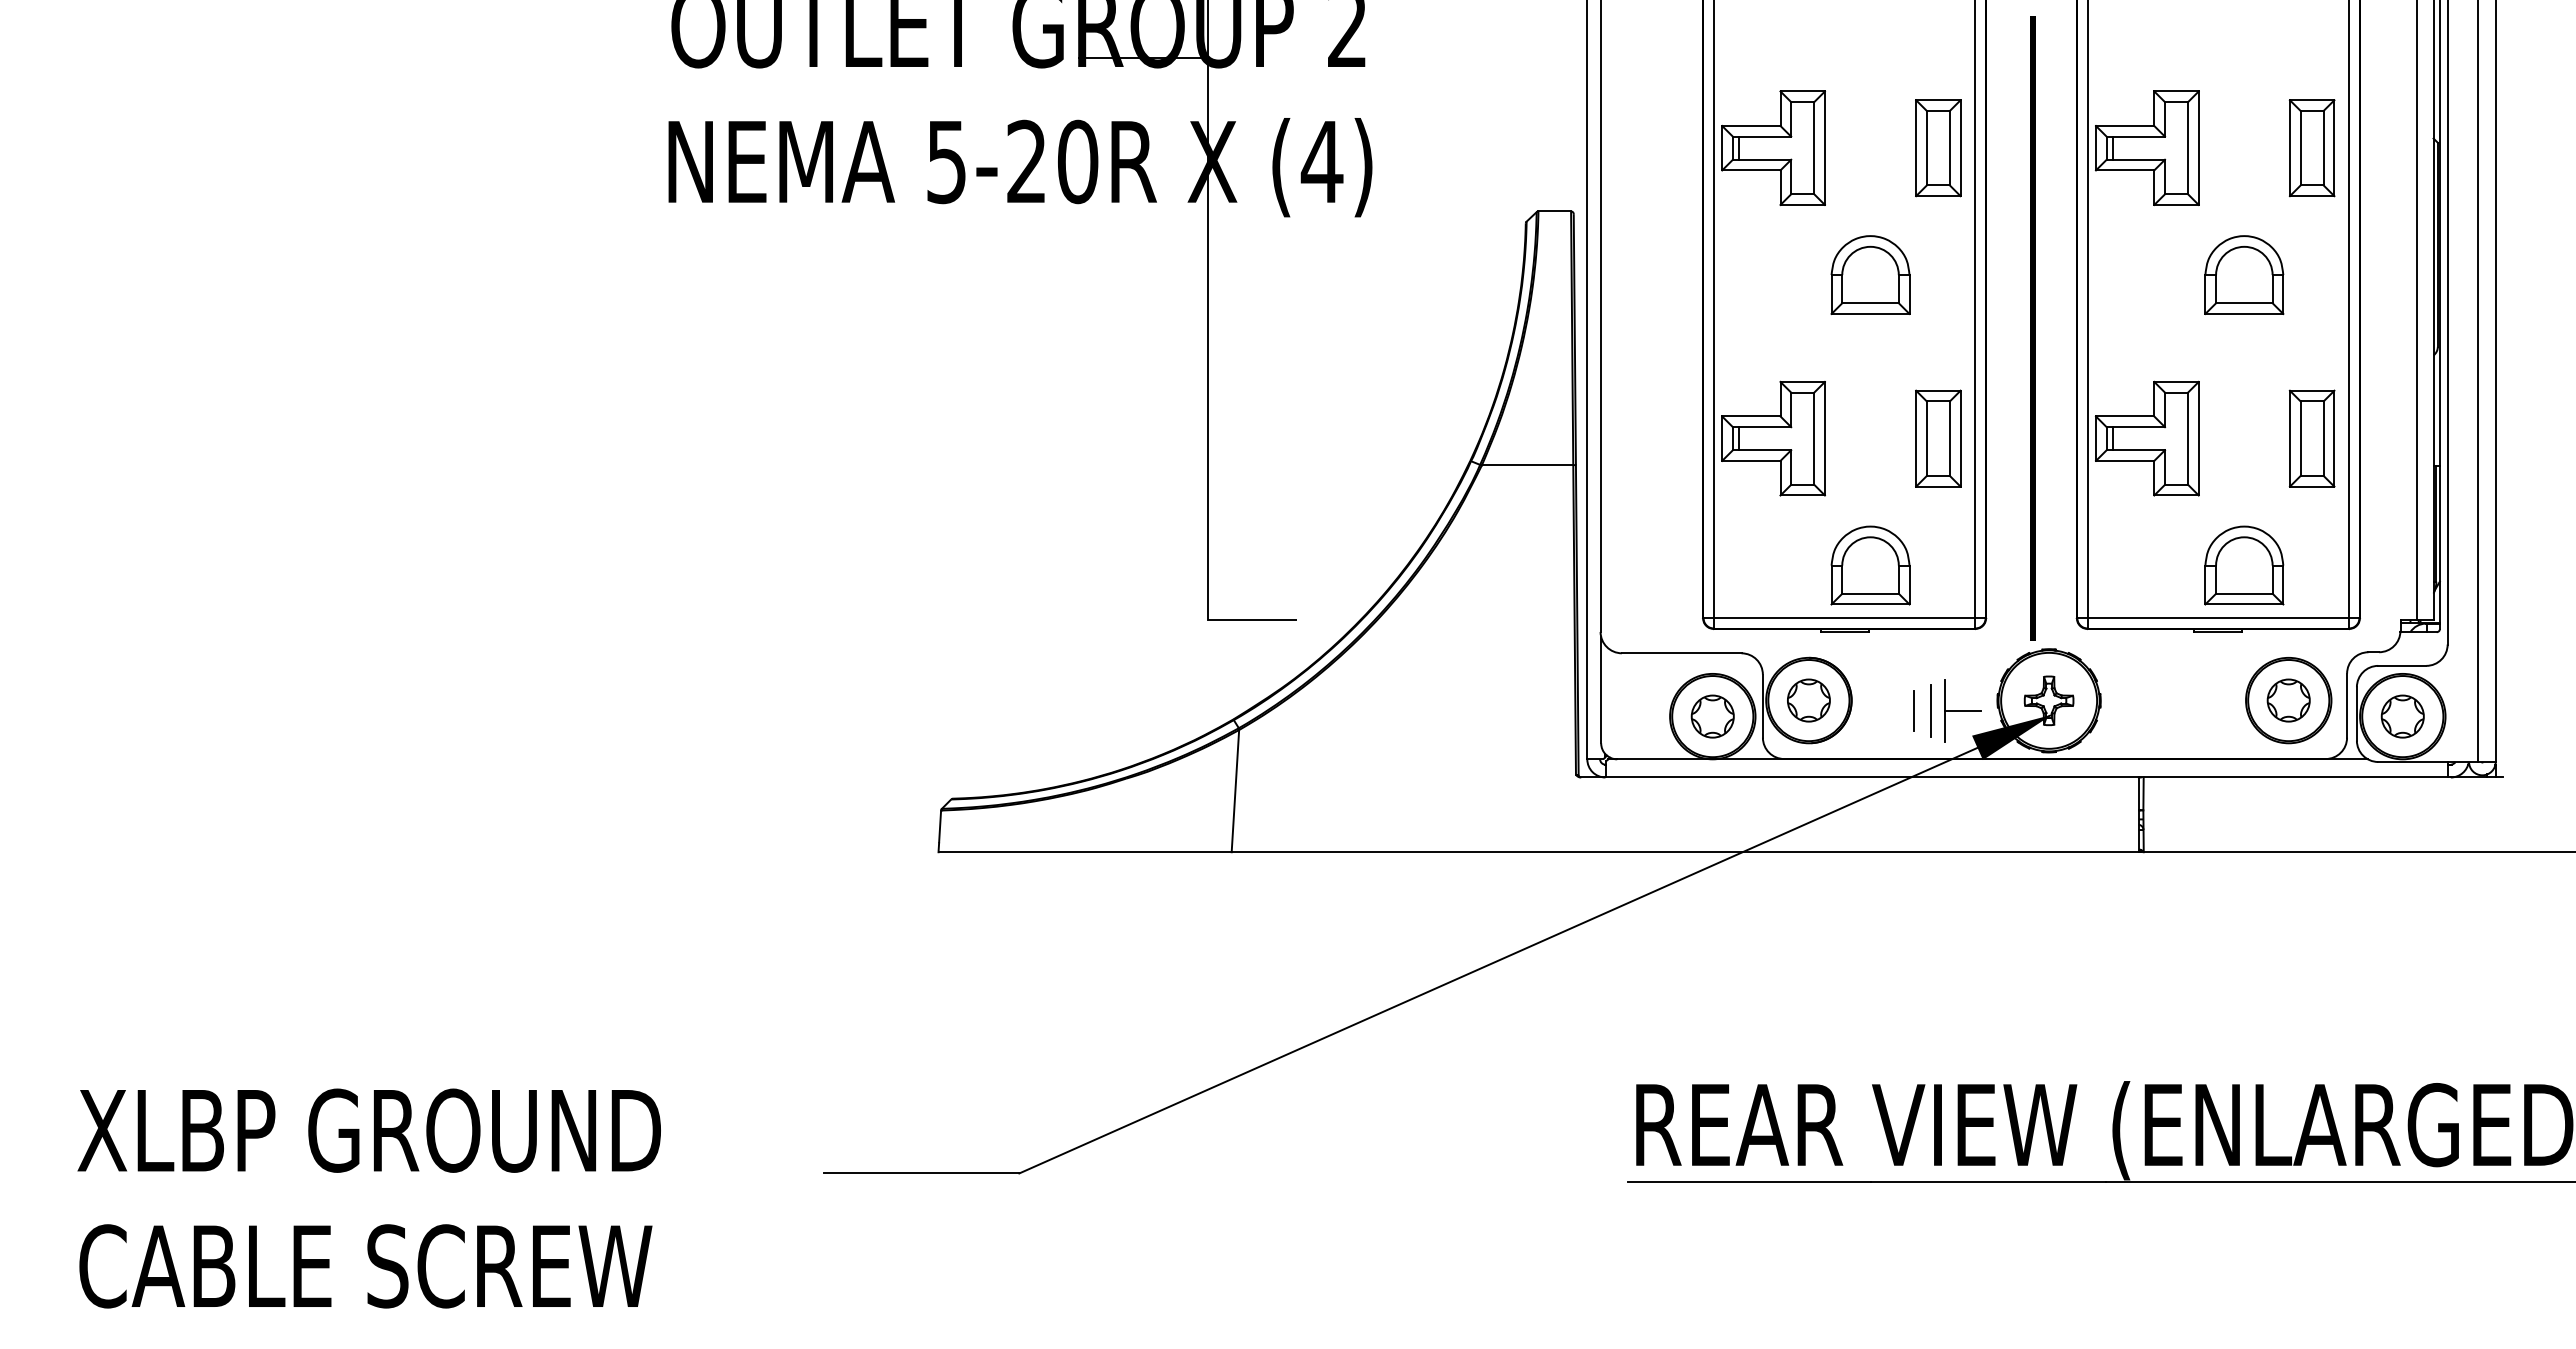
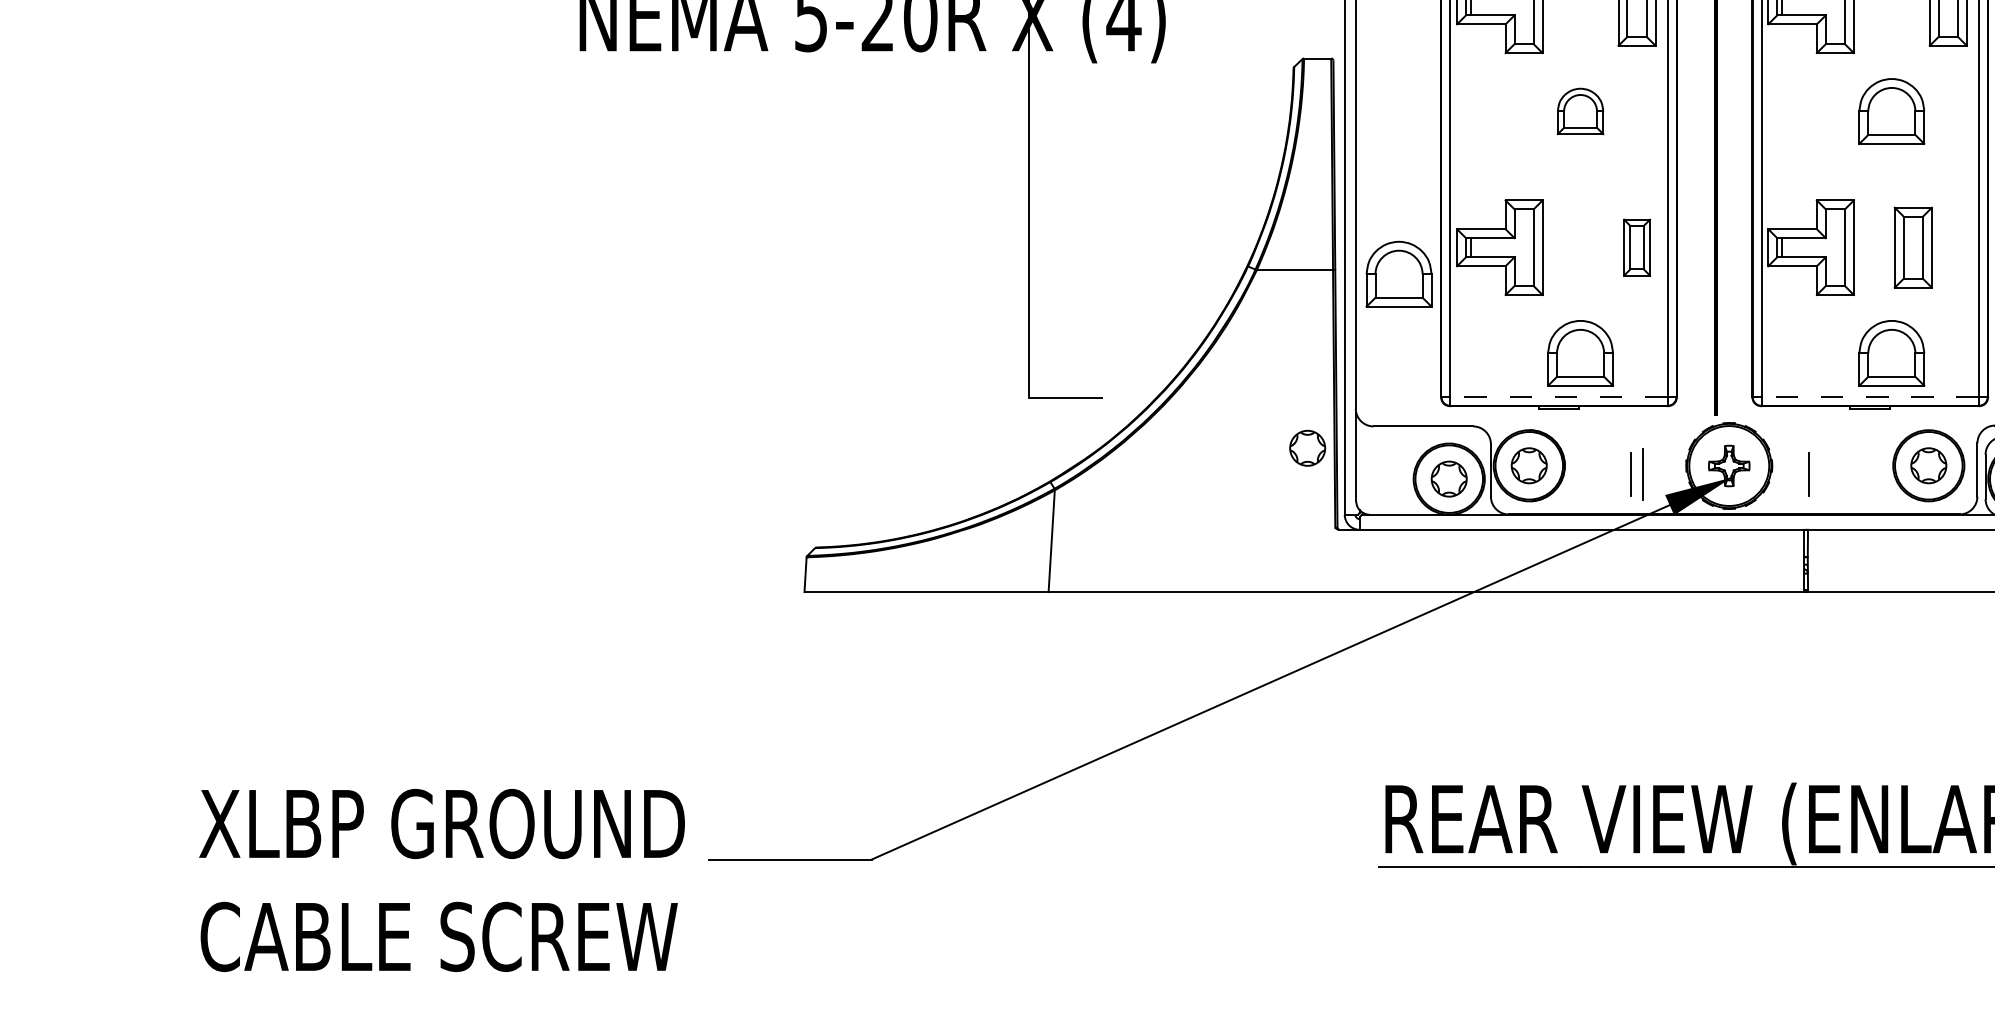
part: (1870, 274) -> (1580, 110), size x0.7
part: (1938, 438) -> (1637, 247), size x0.7
part: (2311, 438) -> (1912, 247), moved
part: (1652, 470) -> (1399, 274), added
line: (1844, 617) -> (1558, 396), solid -> dashed
line: (2217, 617) -> (1869, 396), solid -> dashed
part: (1542, 679) -> (1307, 448), added
line: (1914, 710) -> (1617, 474), removed
line: (1962, 710) -> (1657, 474), removed
line: (2144, 710) -> (1808, 474), added
text: (368, 1198) -> (441, 880), moved

